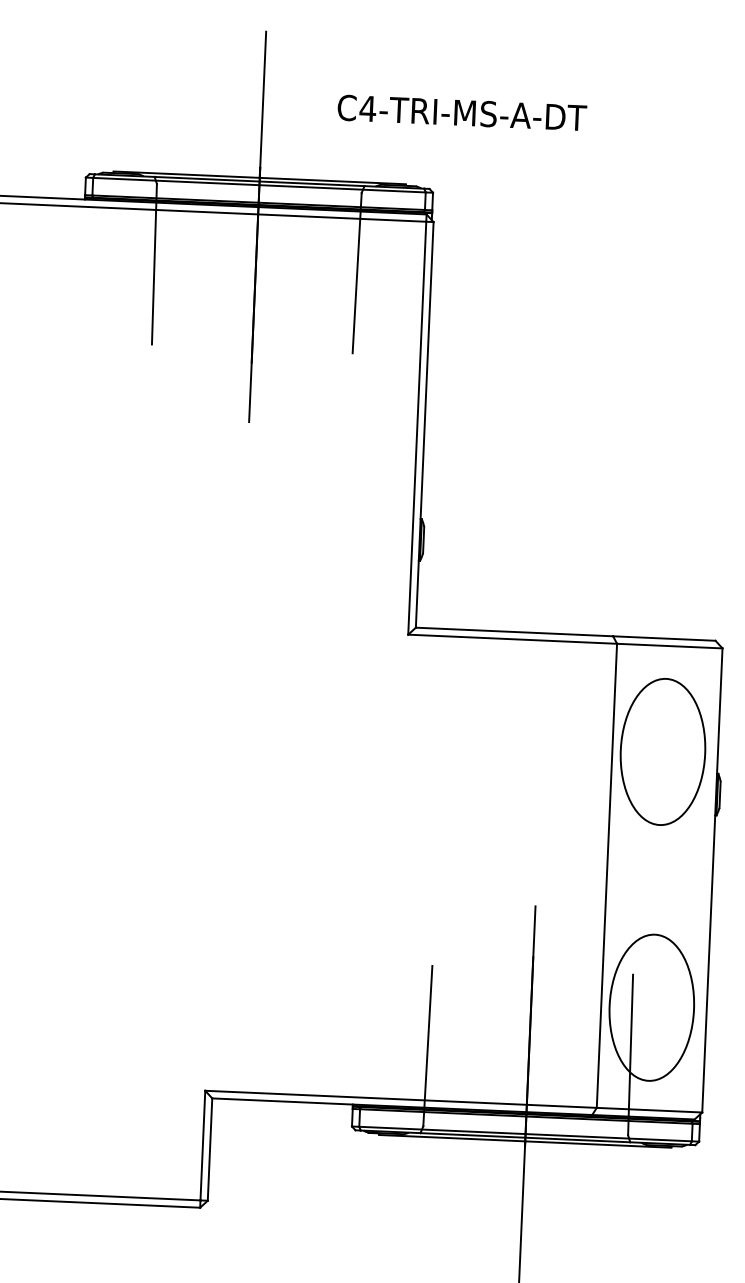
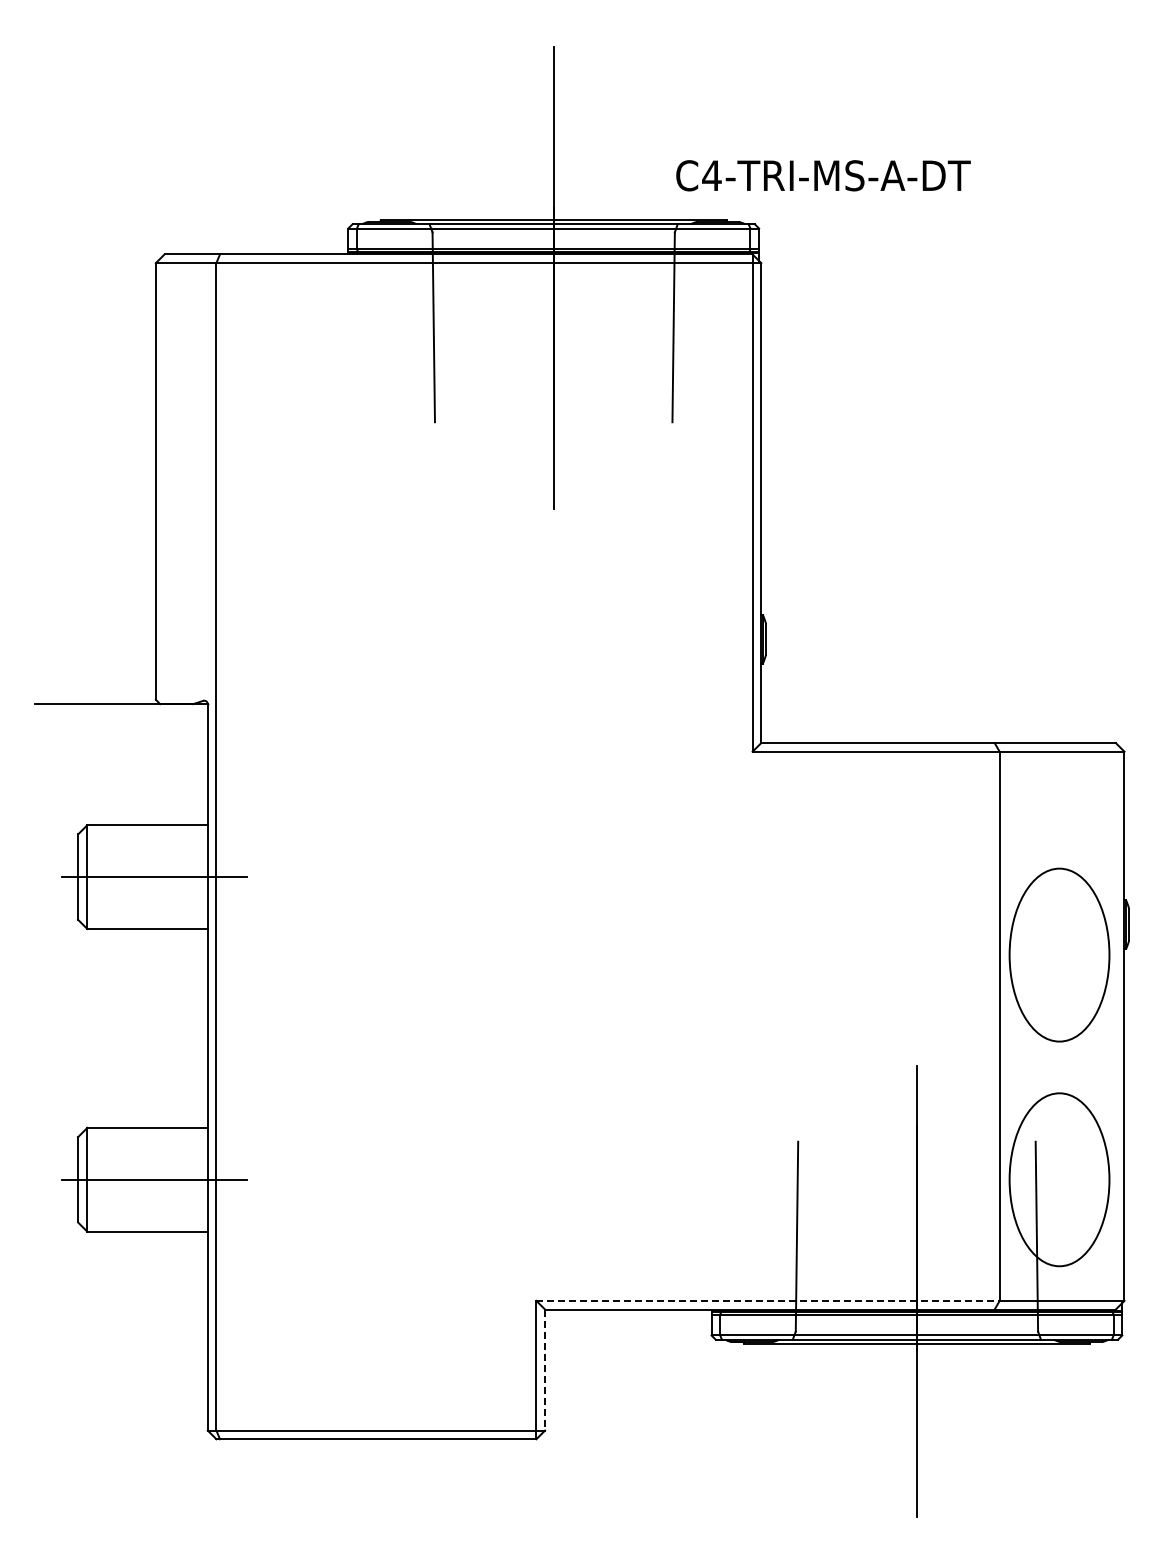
text: (462, 112) -> (823, 175), moved
part: (662, 751) -> (1059, 954), moved
line: (401, 1099) -> (768, 1300), solid -> dashed
line: (210, 1149) -> (545, 1370), solid -> dashed

